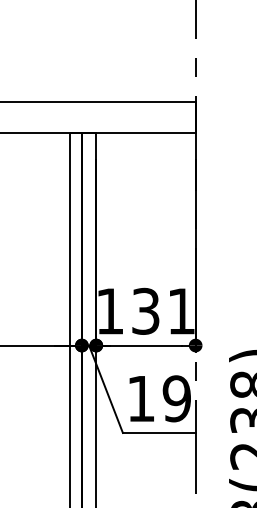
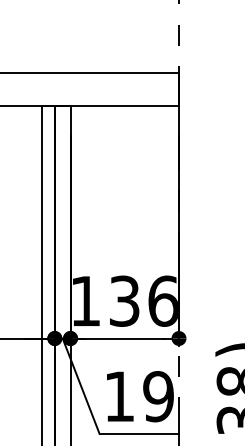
text: (180, 310) -> (162, 300), 131 -> 136

